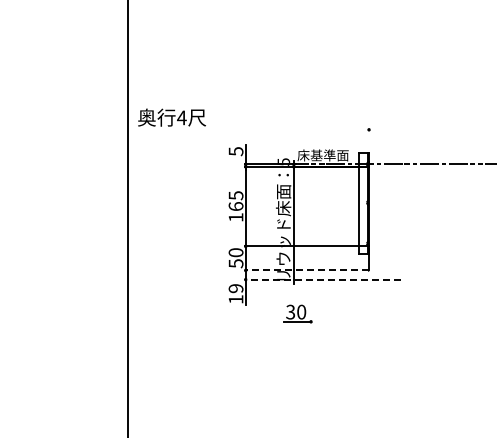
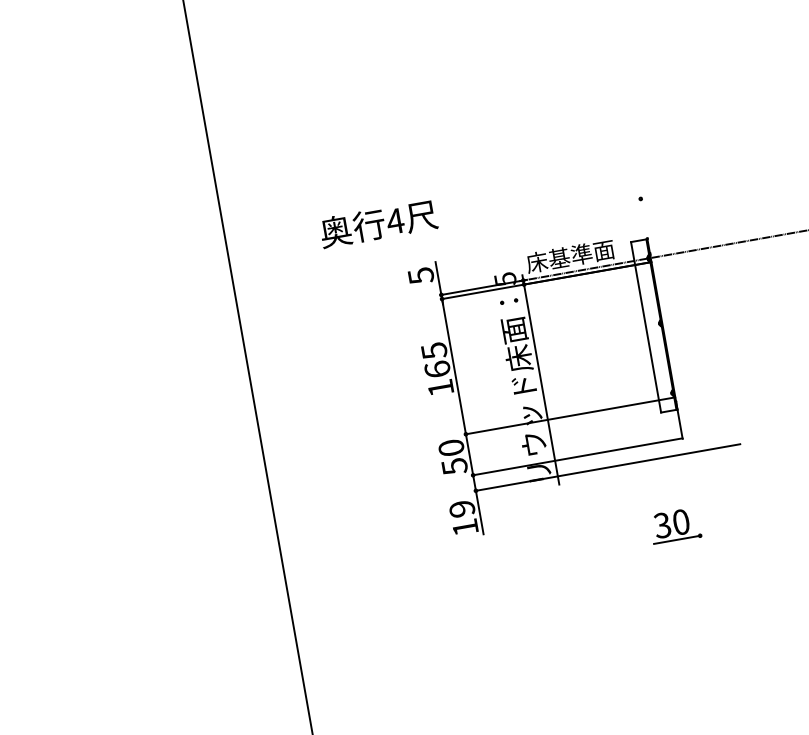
text: (171, 117) -> (377, 223), moved
line: (306, 270) -> (576, 457), dashed -> solid
line: (323, 279) -> (608, 467), dashed -> solid
part: (297, 313) -> (674, 525), moved

